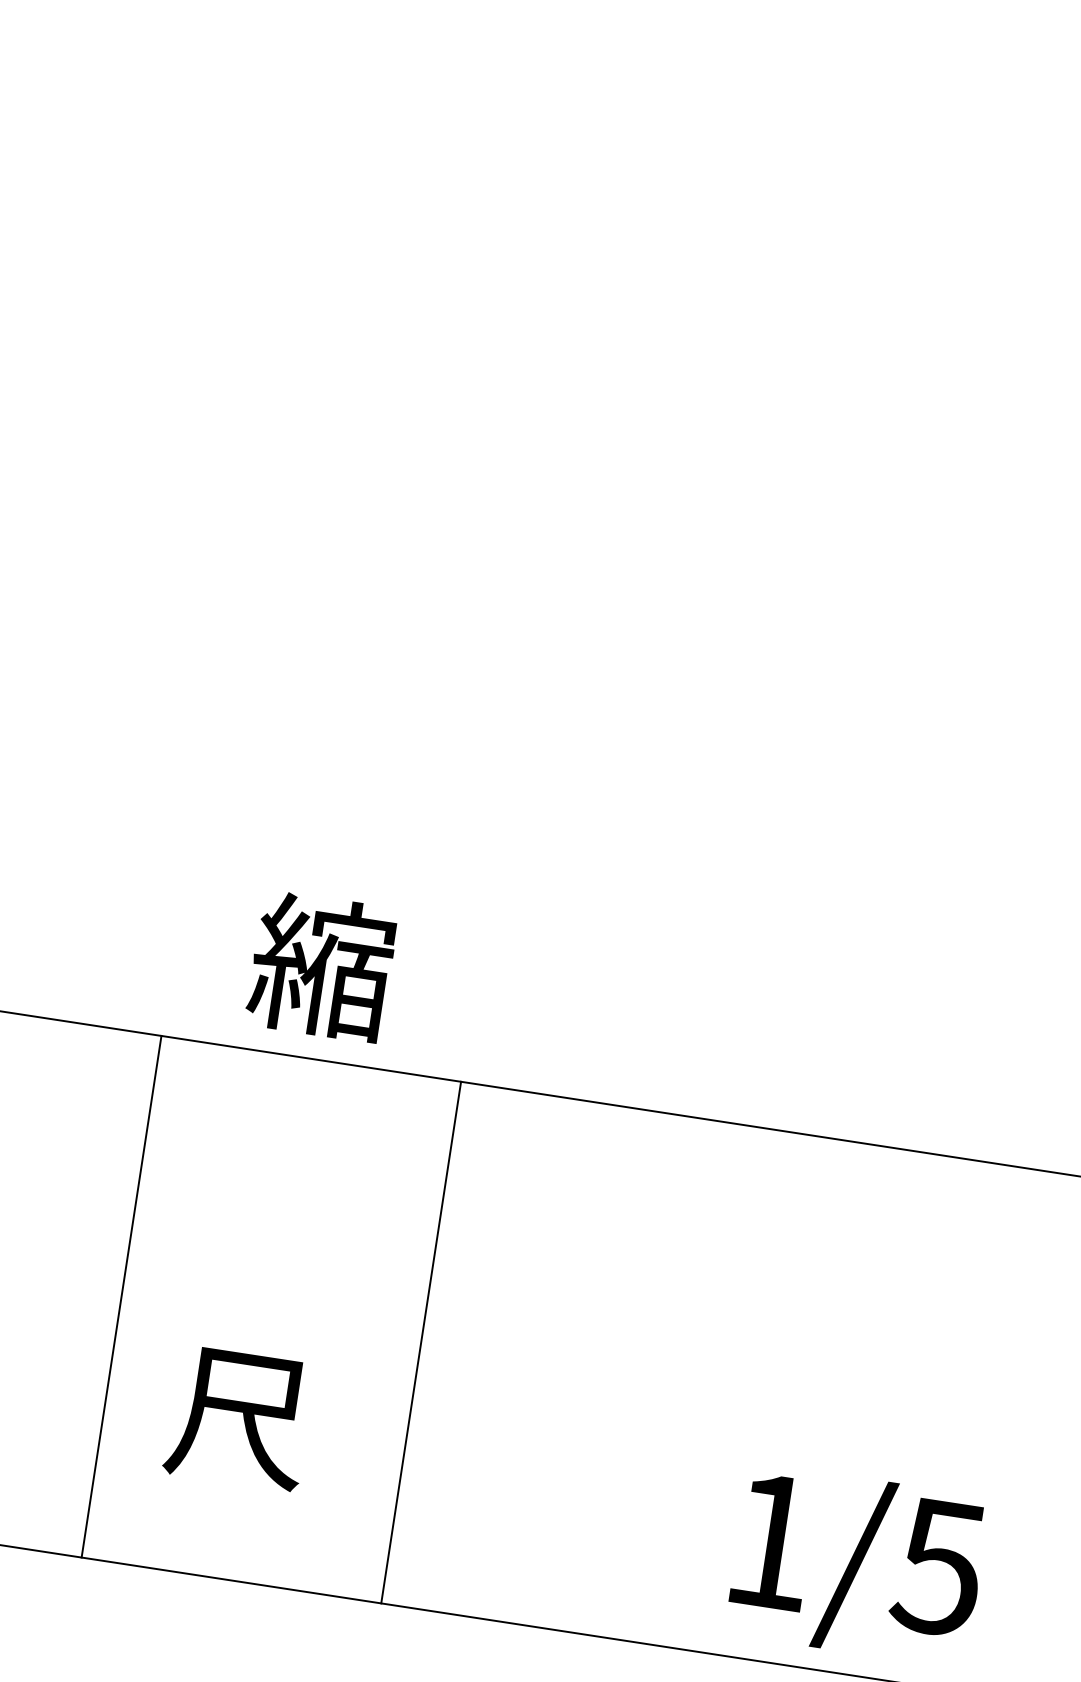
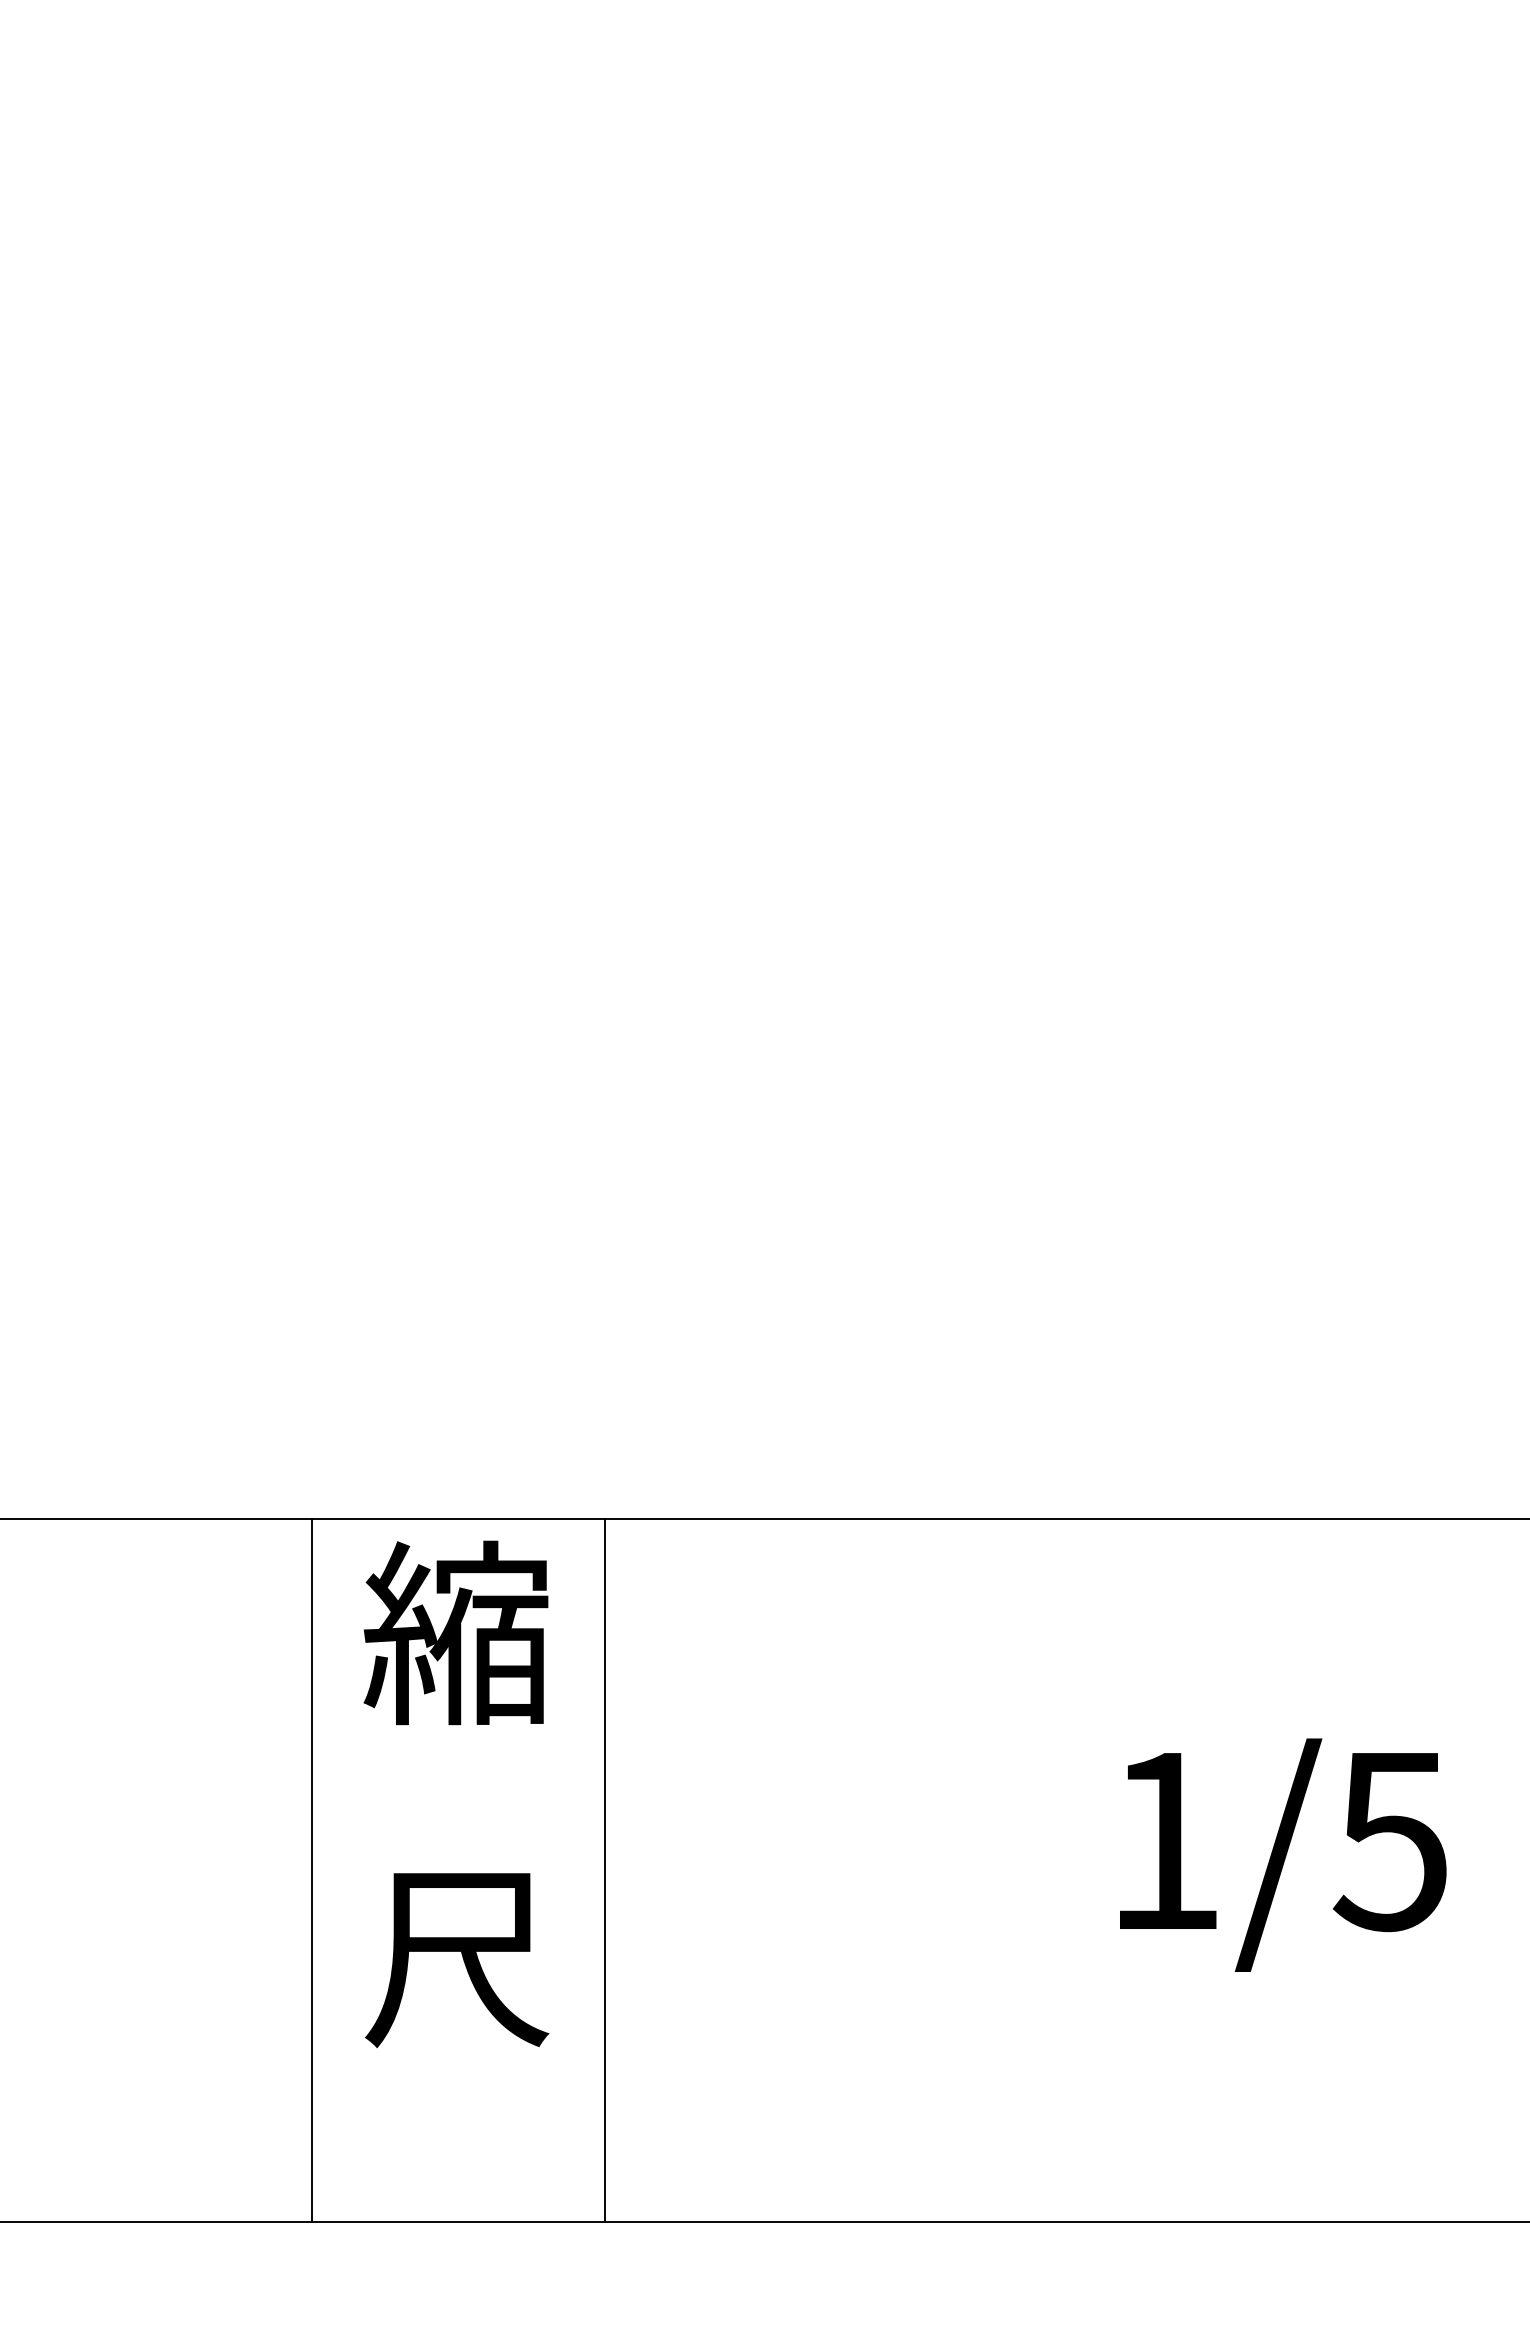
text: (321, 966) -> (455, 1632), moved
line: (121, 1296) -> (311, 1870), moved
line: (420, 1342) -> (604, 1870), moved
text: (239, 1418) -> (457, 1960), moved
text: (858, 1565) -> (1283, 1854), moved

